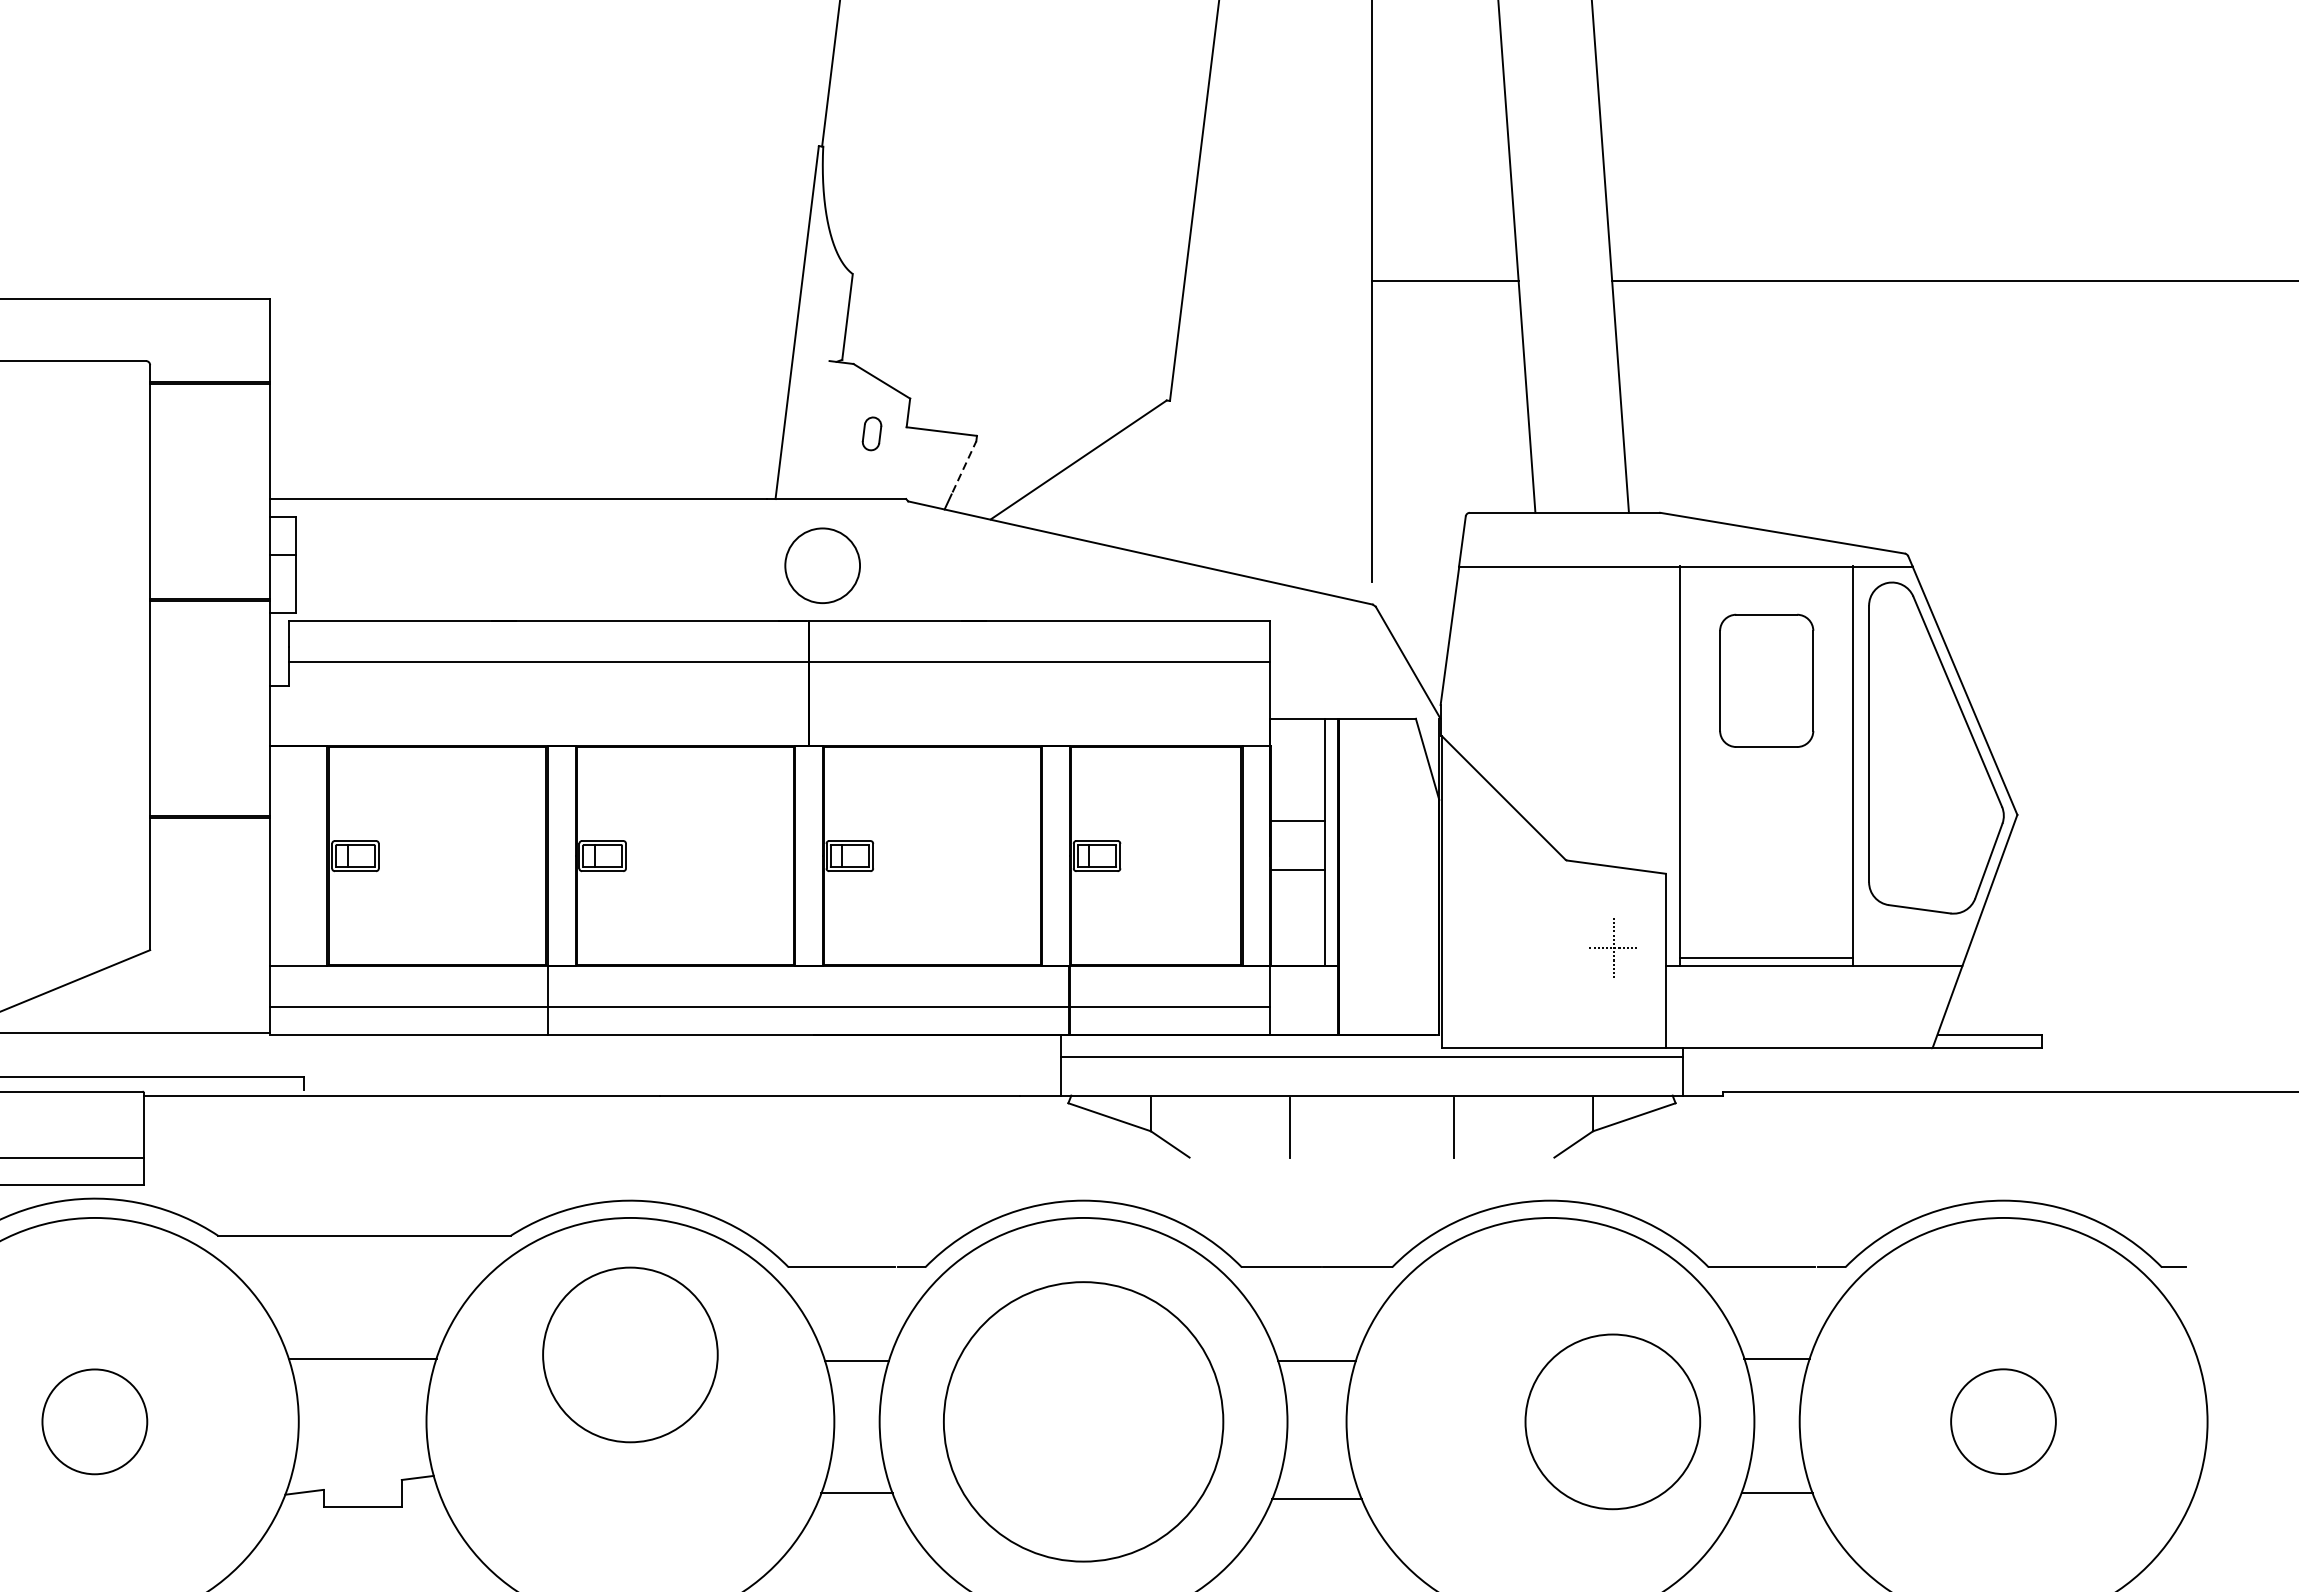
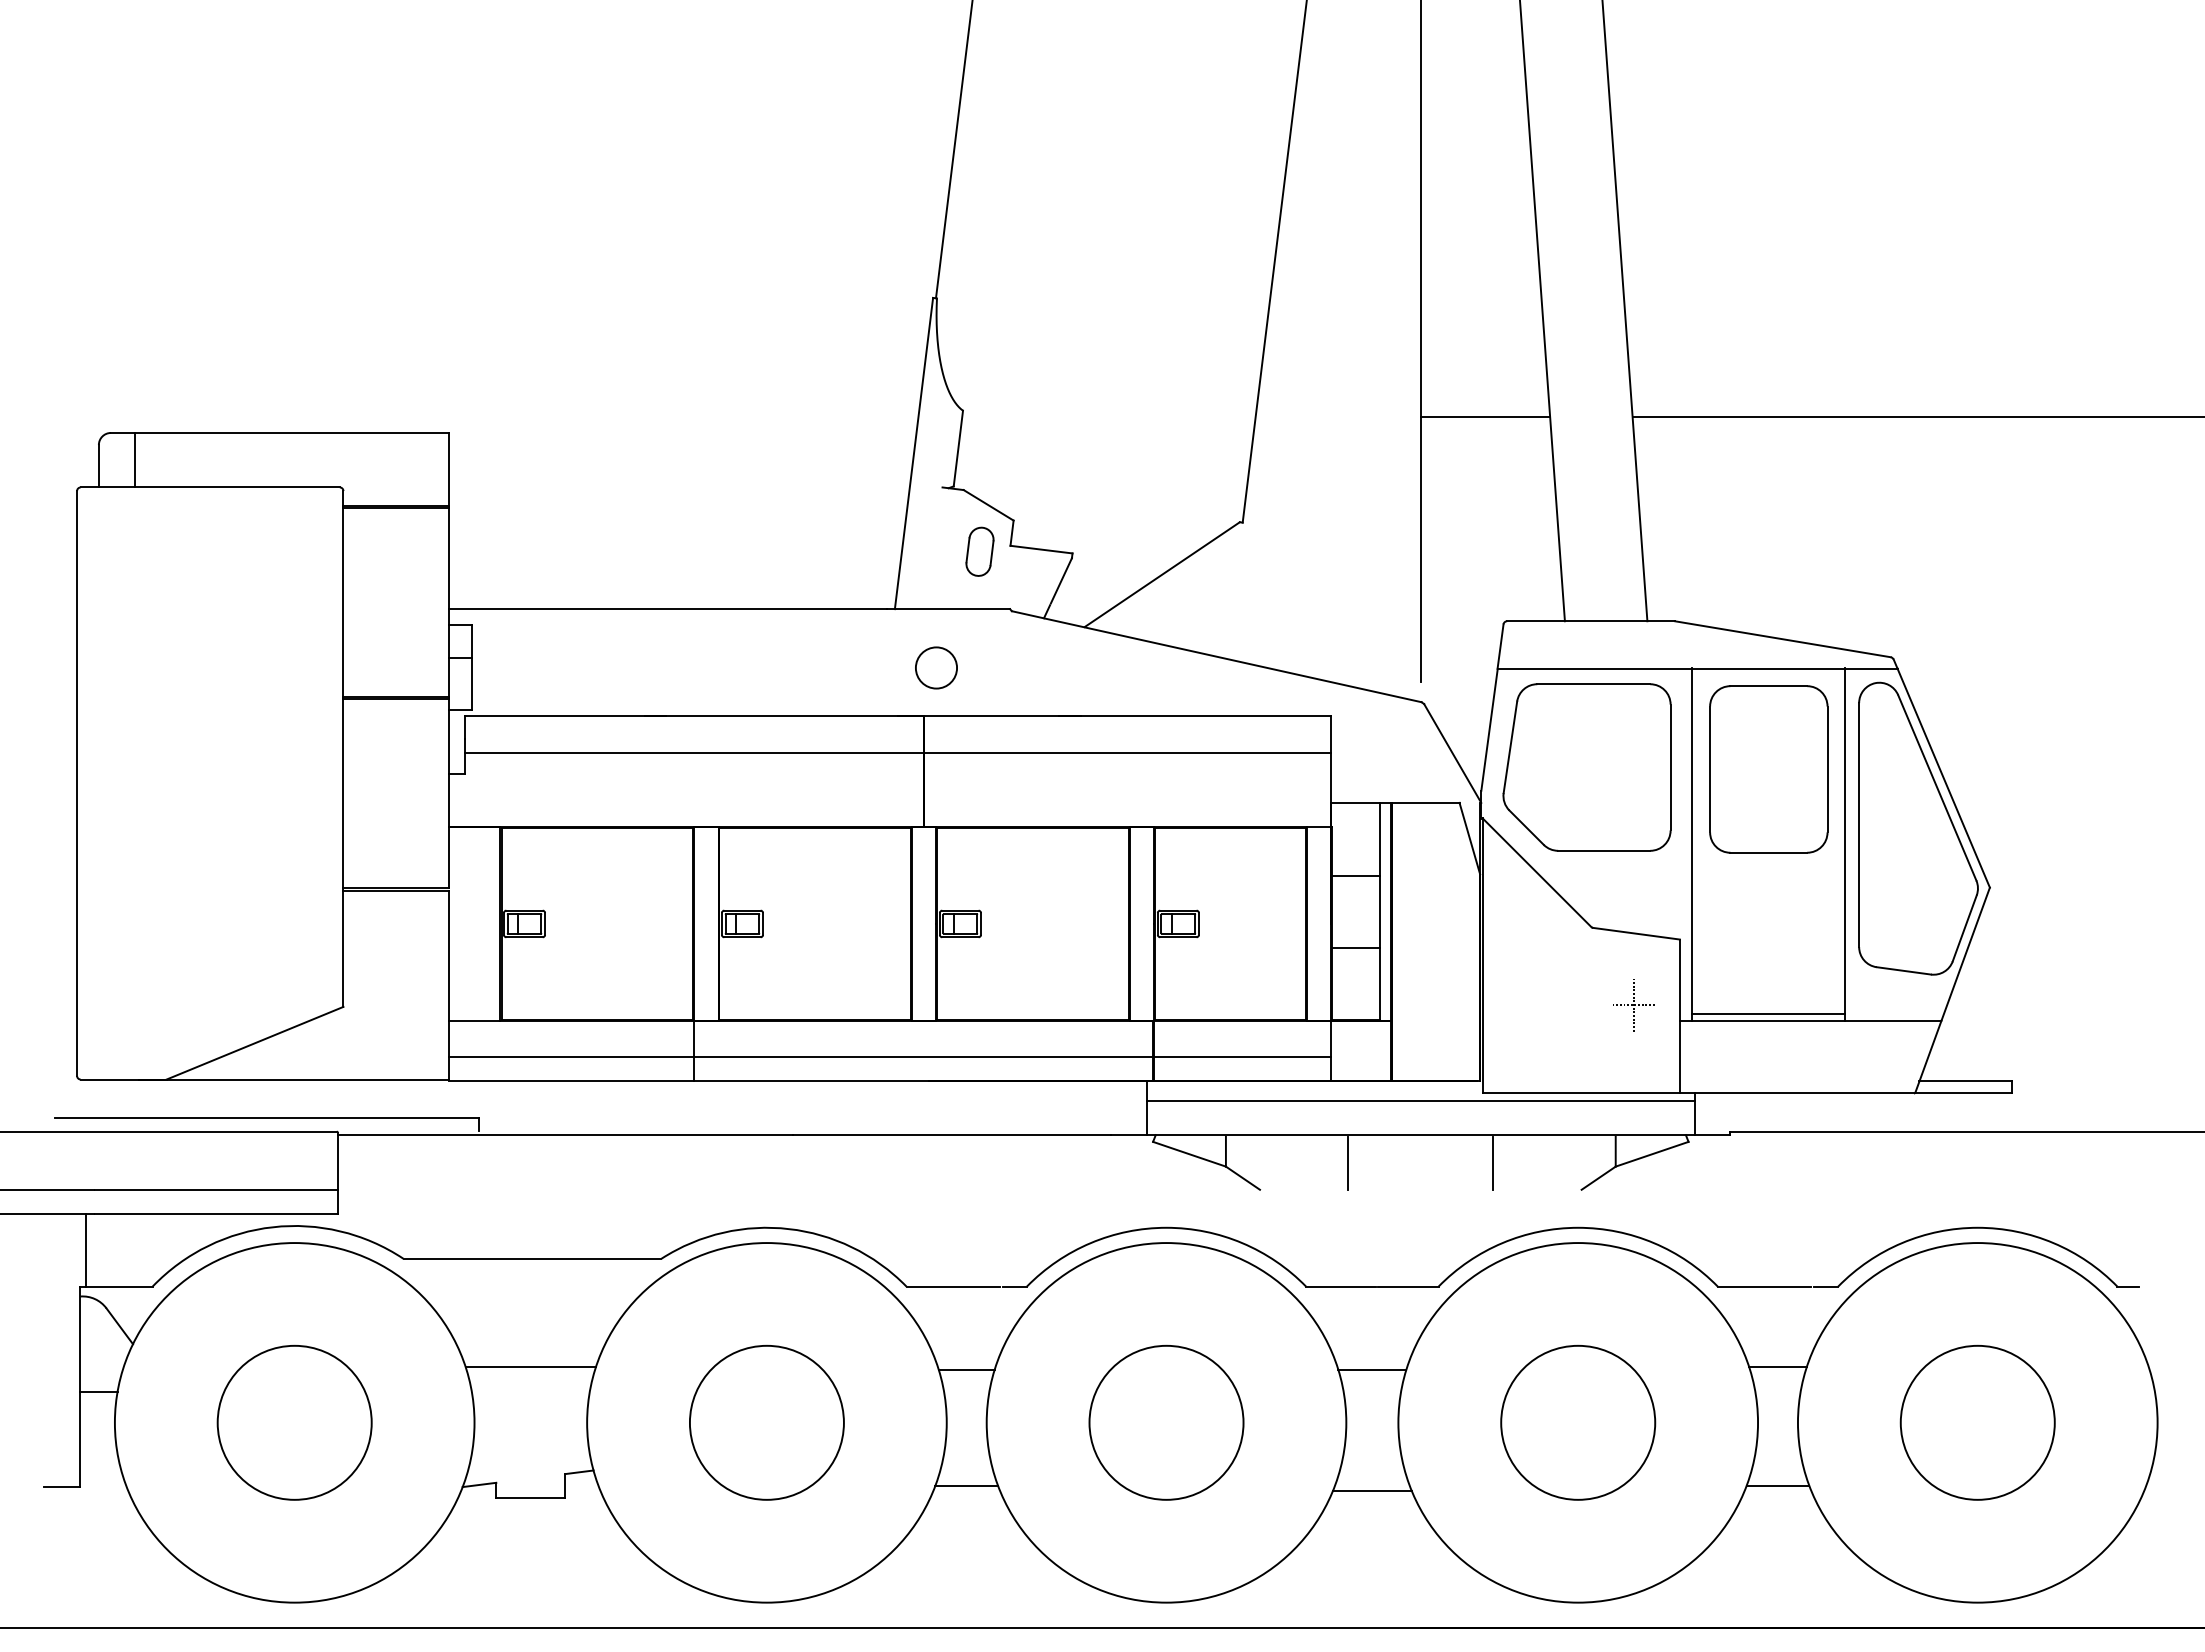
part: (871, 433) -> (979, 551), size x1.67
line: (964, 466) -> (1061, 580), dashed -> solid
circle: (822, 565) -> (936, 667), size x0.62
part: (1559, 678) -> (1586, 767), added
part: (1766, 680) -> (1768, 769), size x1.43
line: (1297, 821) -> (1355, 948), moved
line: (1297, 870) -> (1355, 875), moved
circle: (629, 1354) -> (766, 1422), moved
circle: (94, 1421) -> (294, 1422), size x1.67
circle: (1083, 1421) -> (1166, 1422), size x0.62
circle: (1613, 1421) -> (1578, 1422), moved
circle: (2003, 1421) -> (1977, 1422), size x1.67

